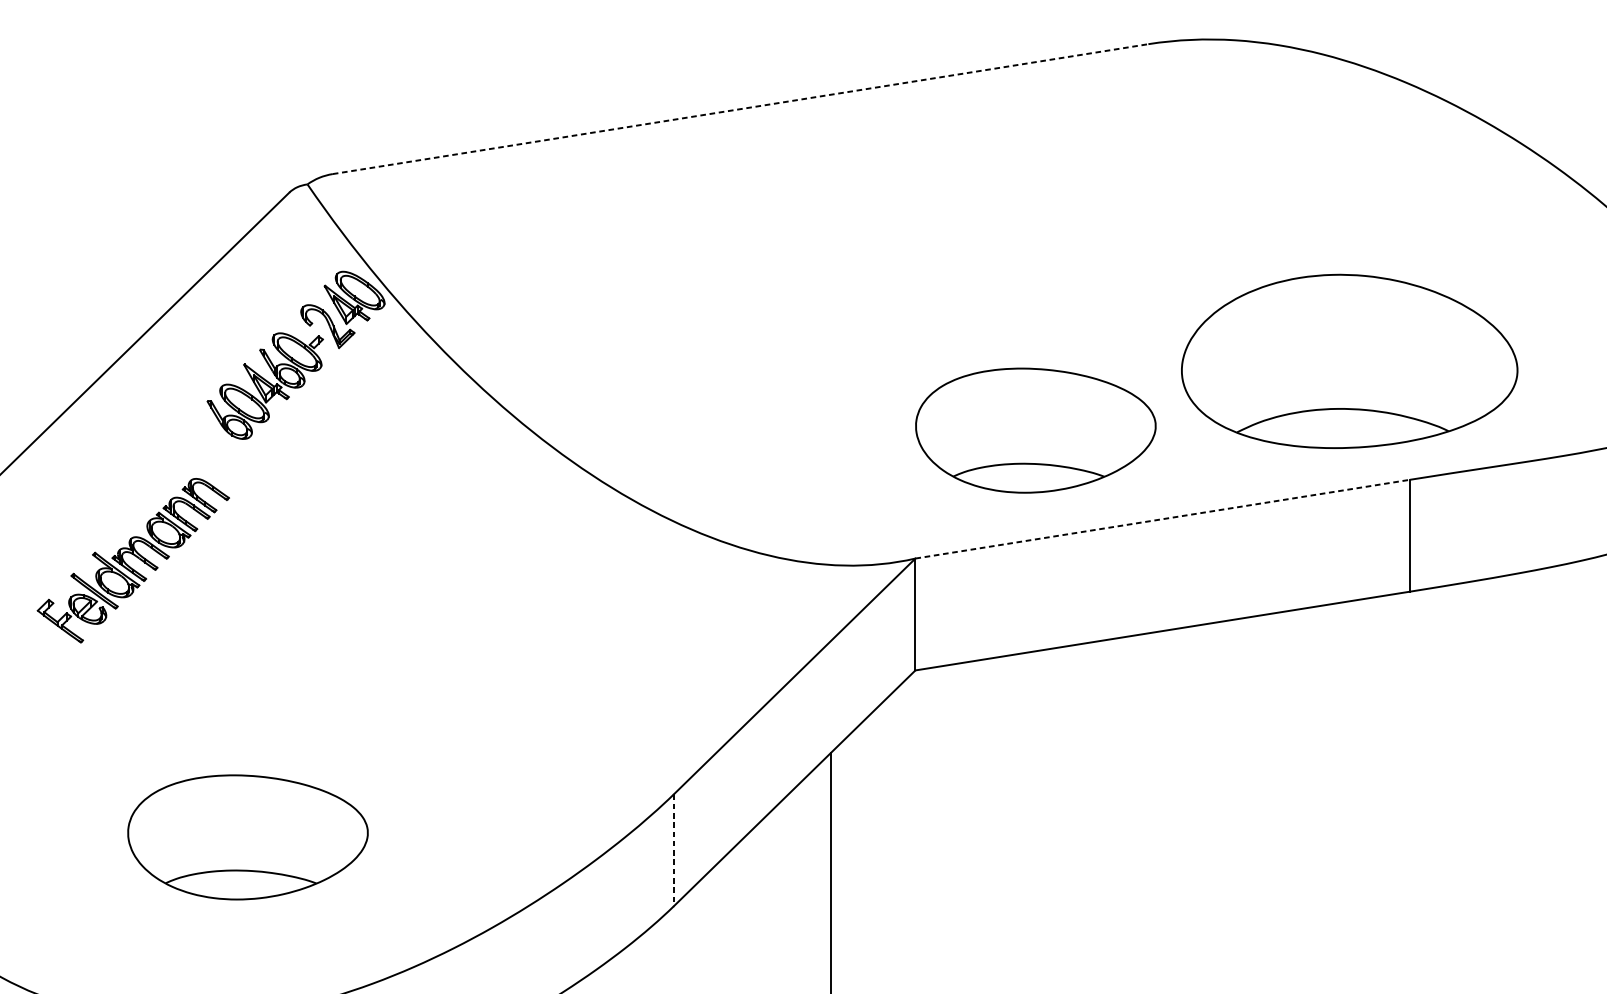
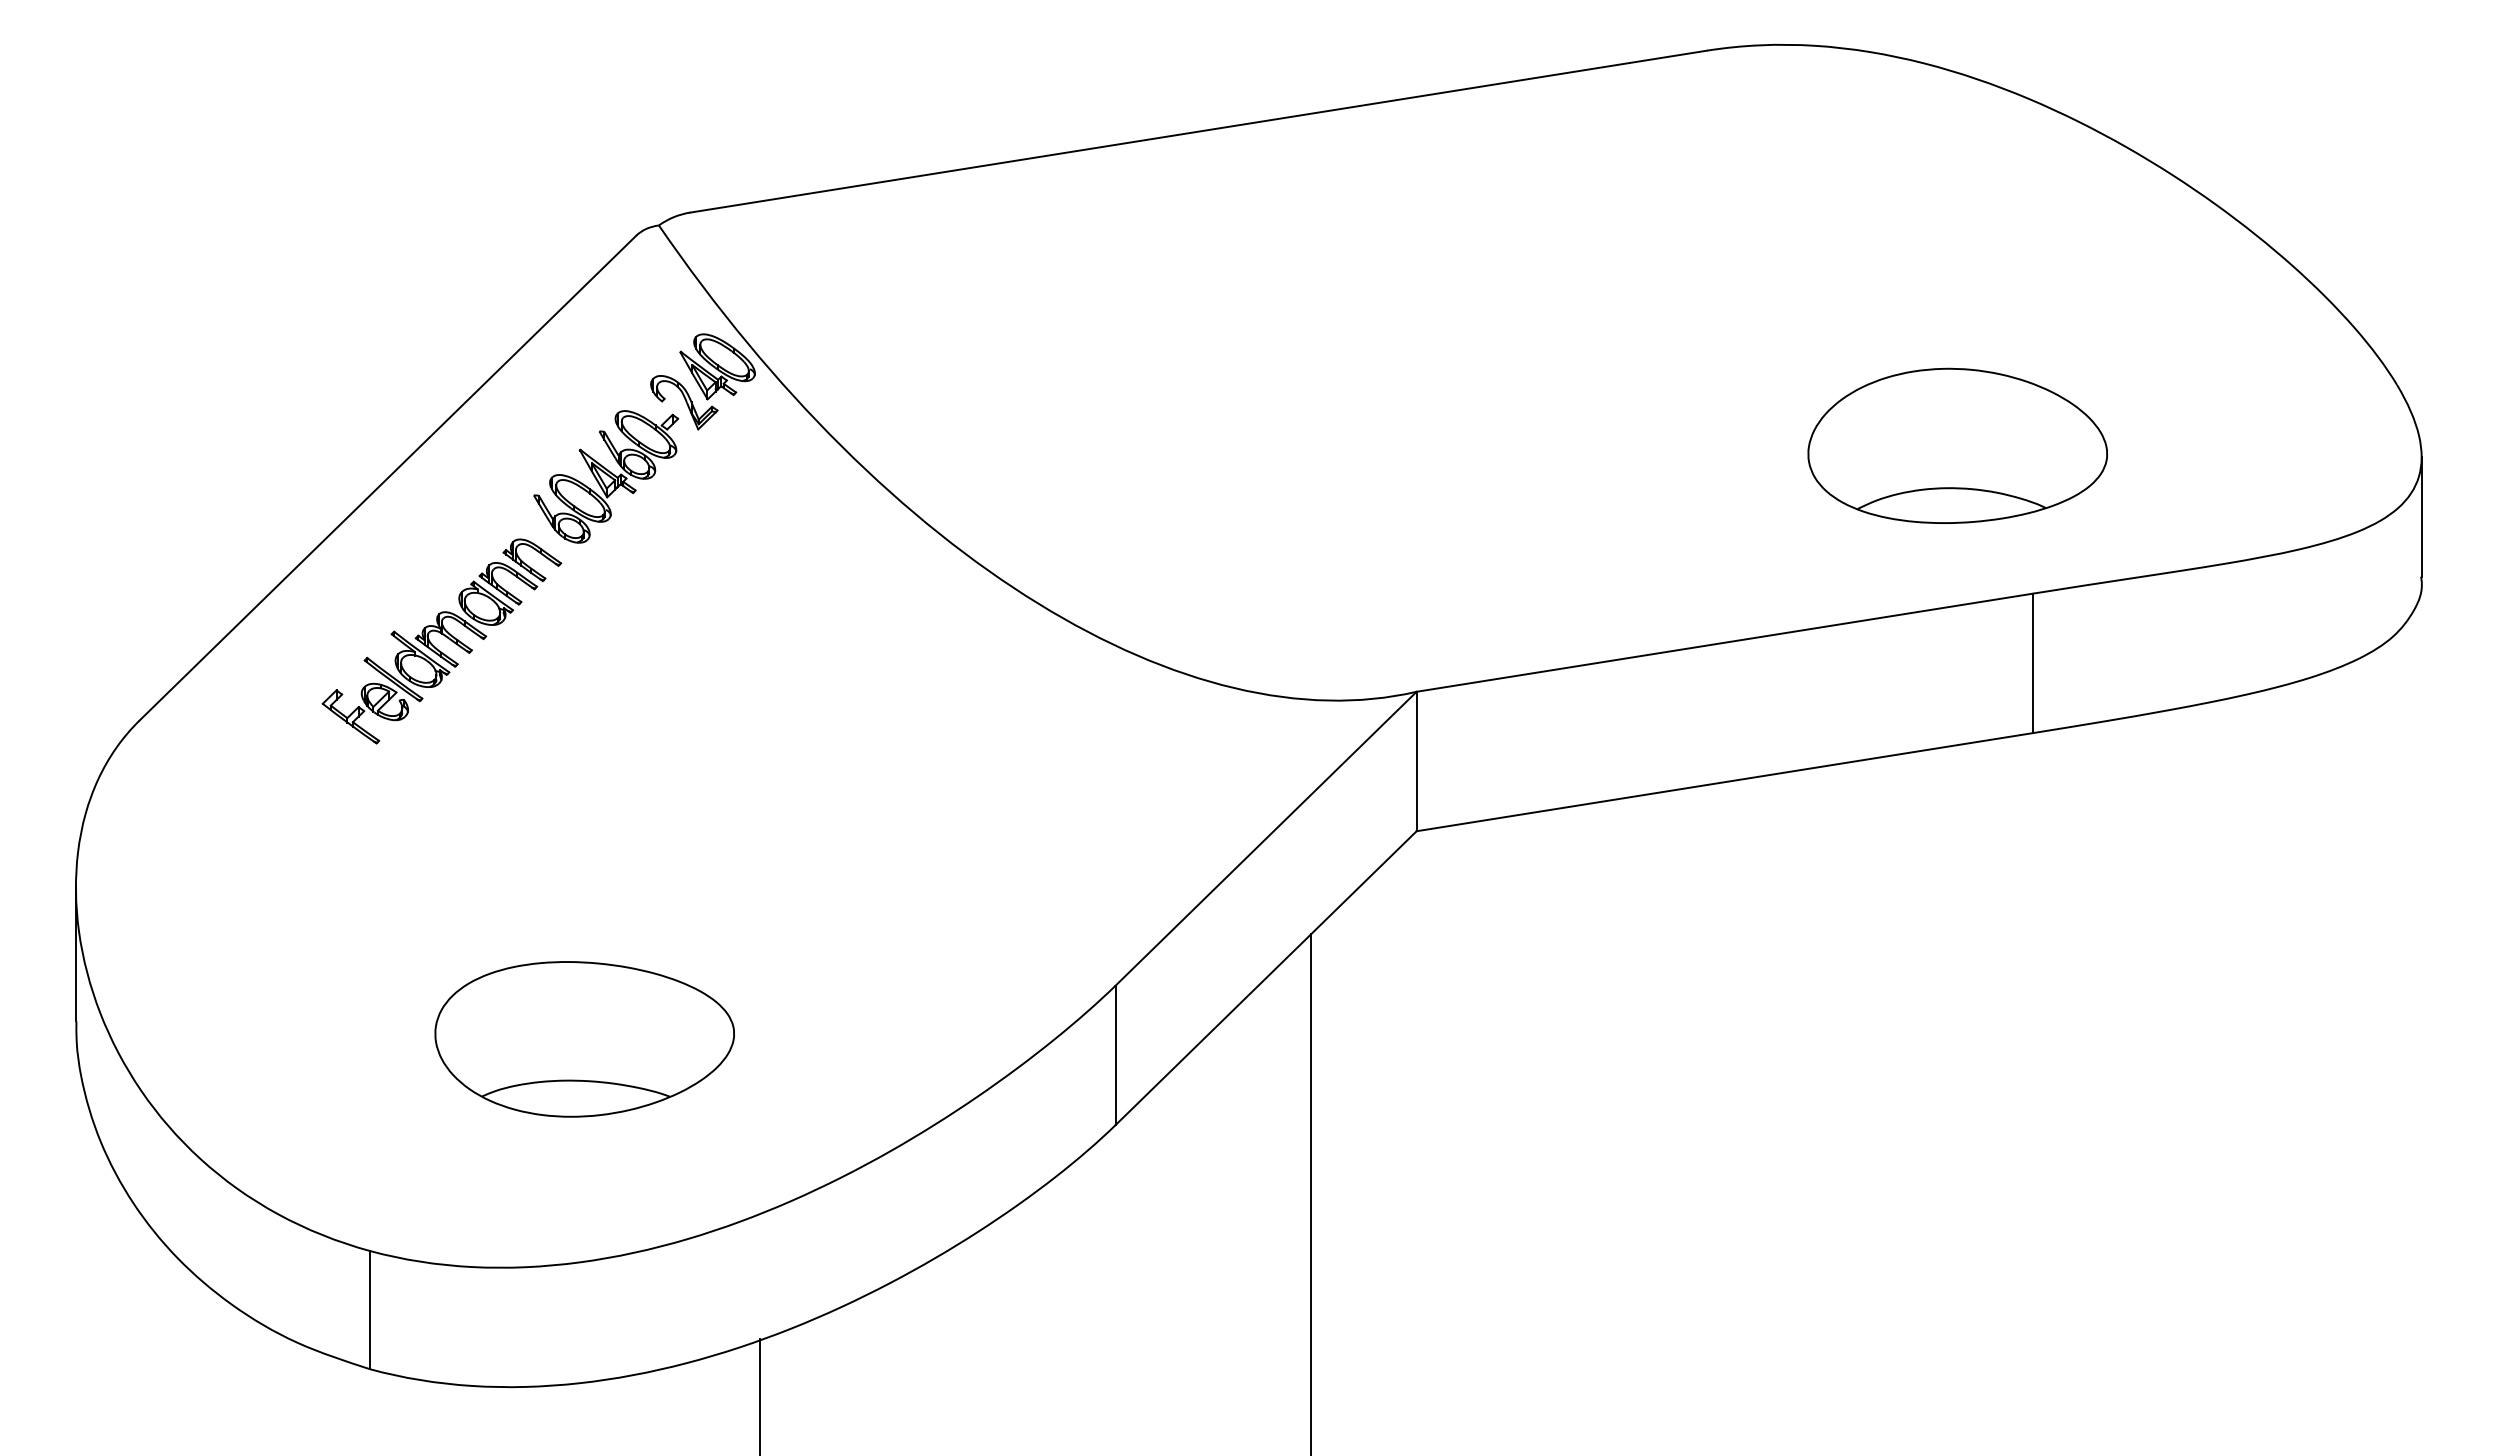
line: (740, 109) -> (1198, 131), dashed -> solid
part: (1349, 360) -> (1957, 445), size x0.71
part: (1035, 430) -> (1566, 532), removed
line: (1163, 519) -> (1725, 642), dashed -> solid
part: (133, 560) -> (441, 641), moved
line: (673, 850) -> (1115, 1055), dashed -> solid

